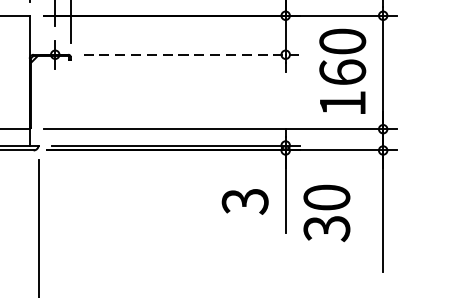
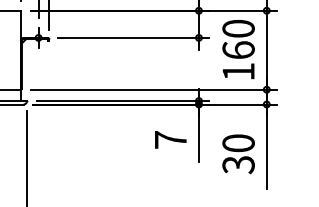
line: (193, 54) -> (134, 37), dashed -> solid
text: (244, 202) -> (170, 140), 3 -> 7
text: (326, 213) -> (238, 154), moved

